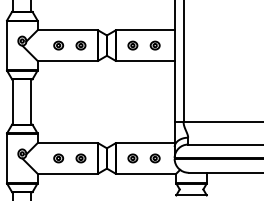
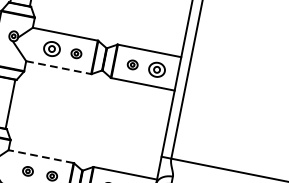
part: (58, 45) -> (52, 48), size x1.6
part: (154, 45) -> (156, 69), size x1.6
line: (67, 61) -> (58, 68), solid -> dashed
line: (67, 143) -> (40, 157), solid -> dashed

